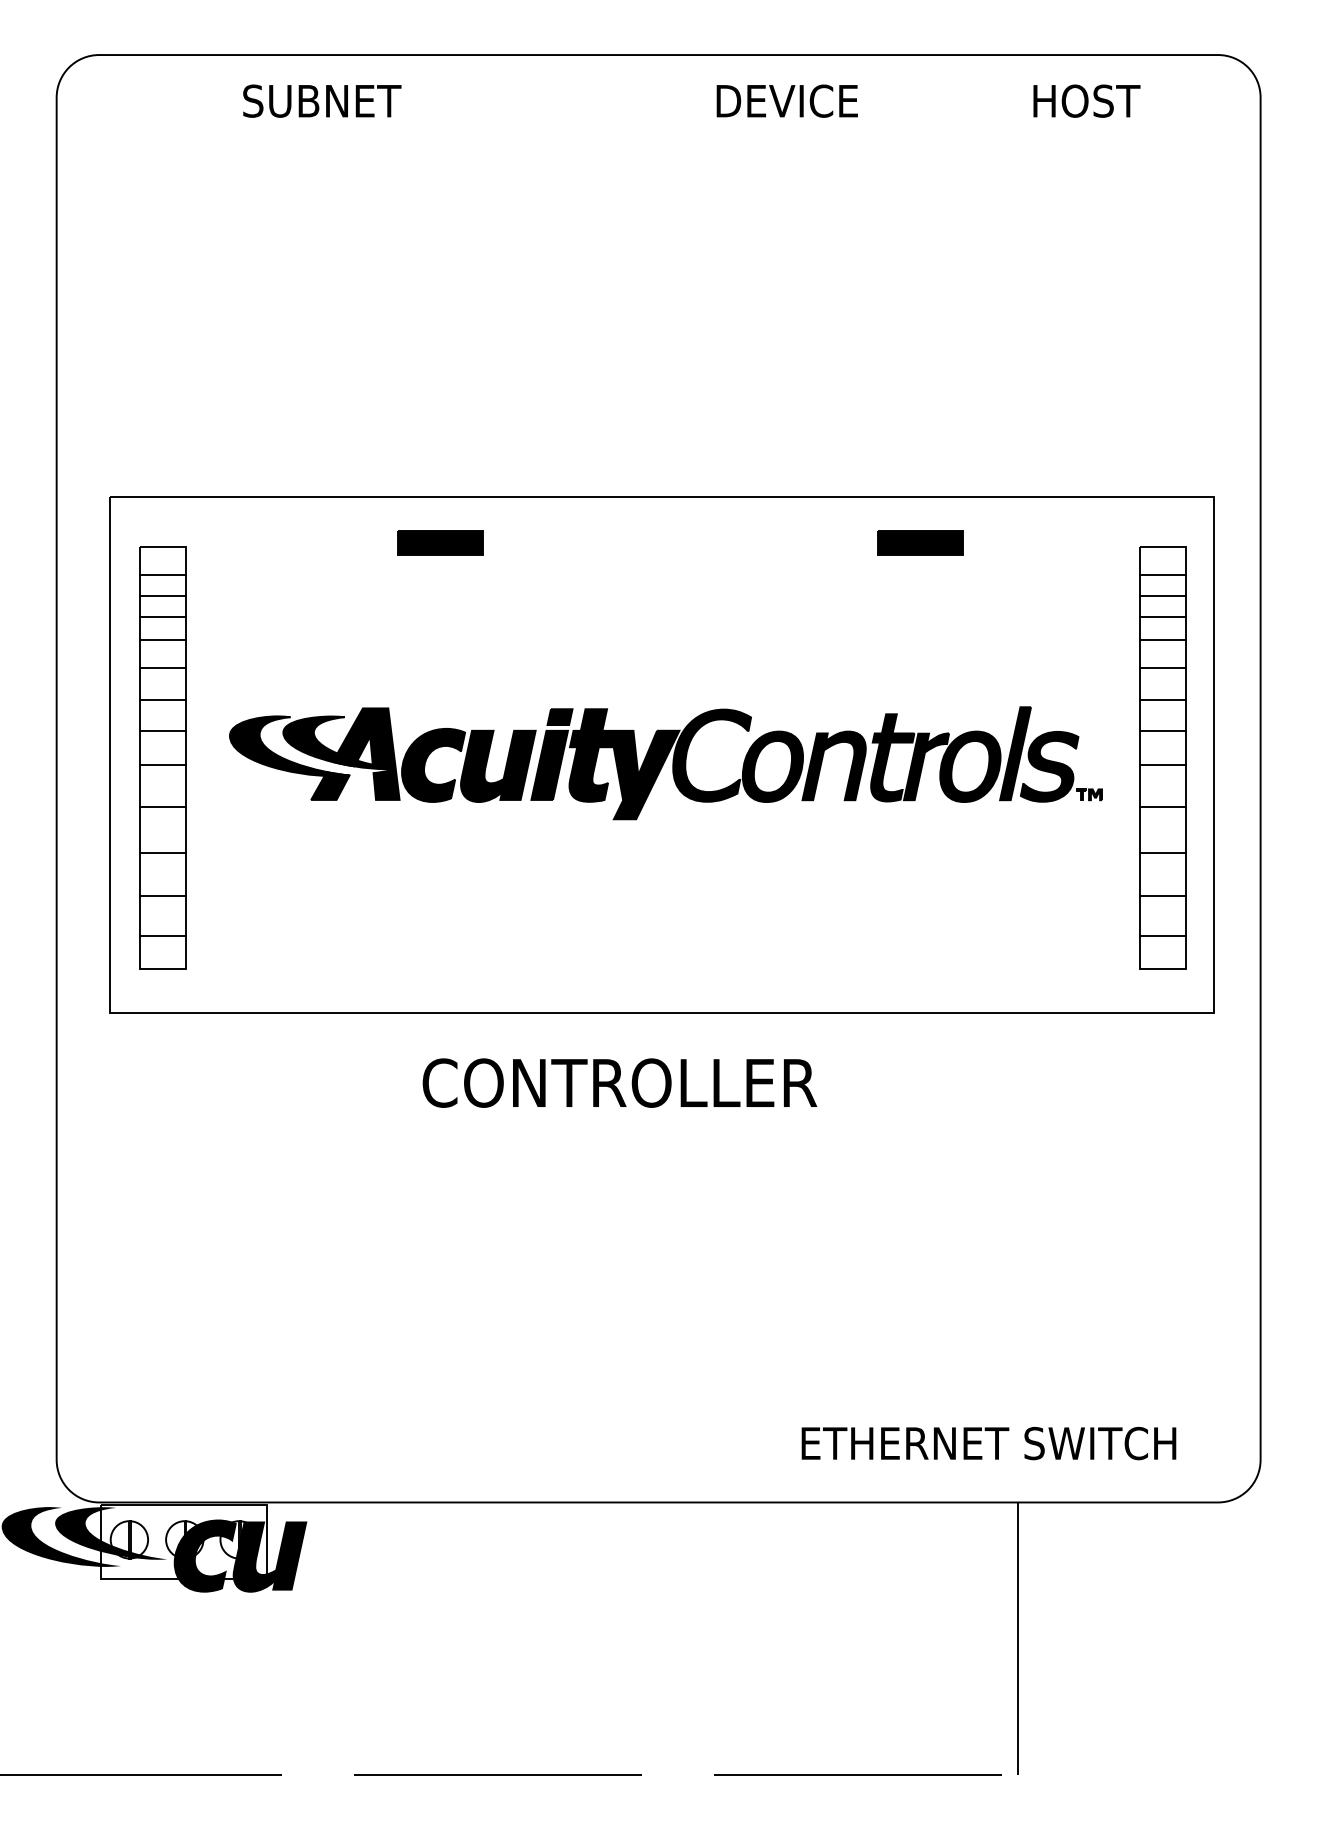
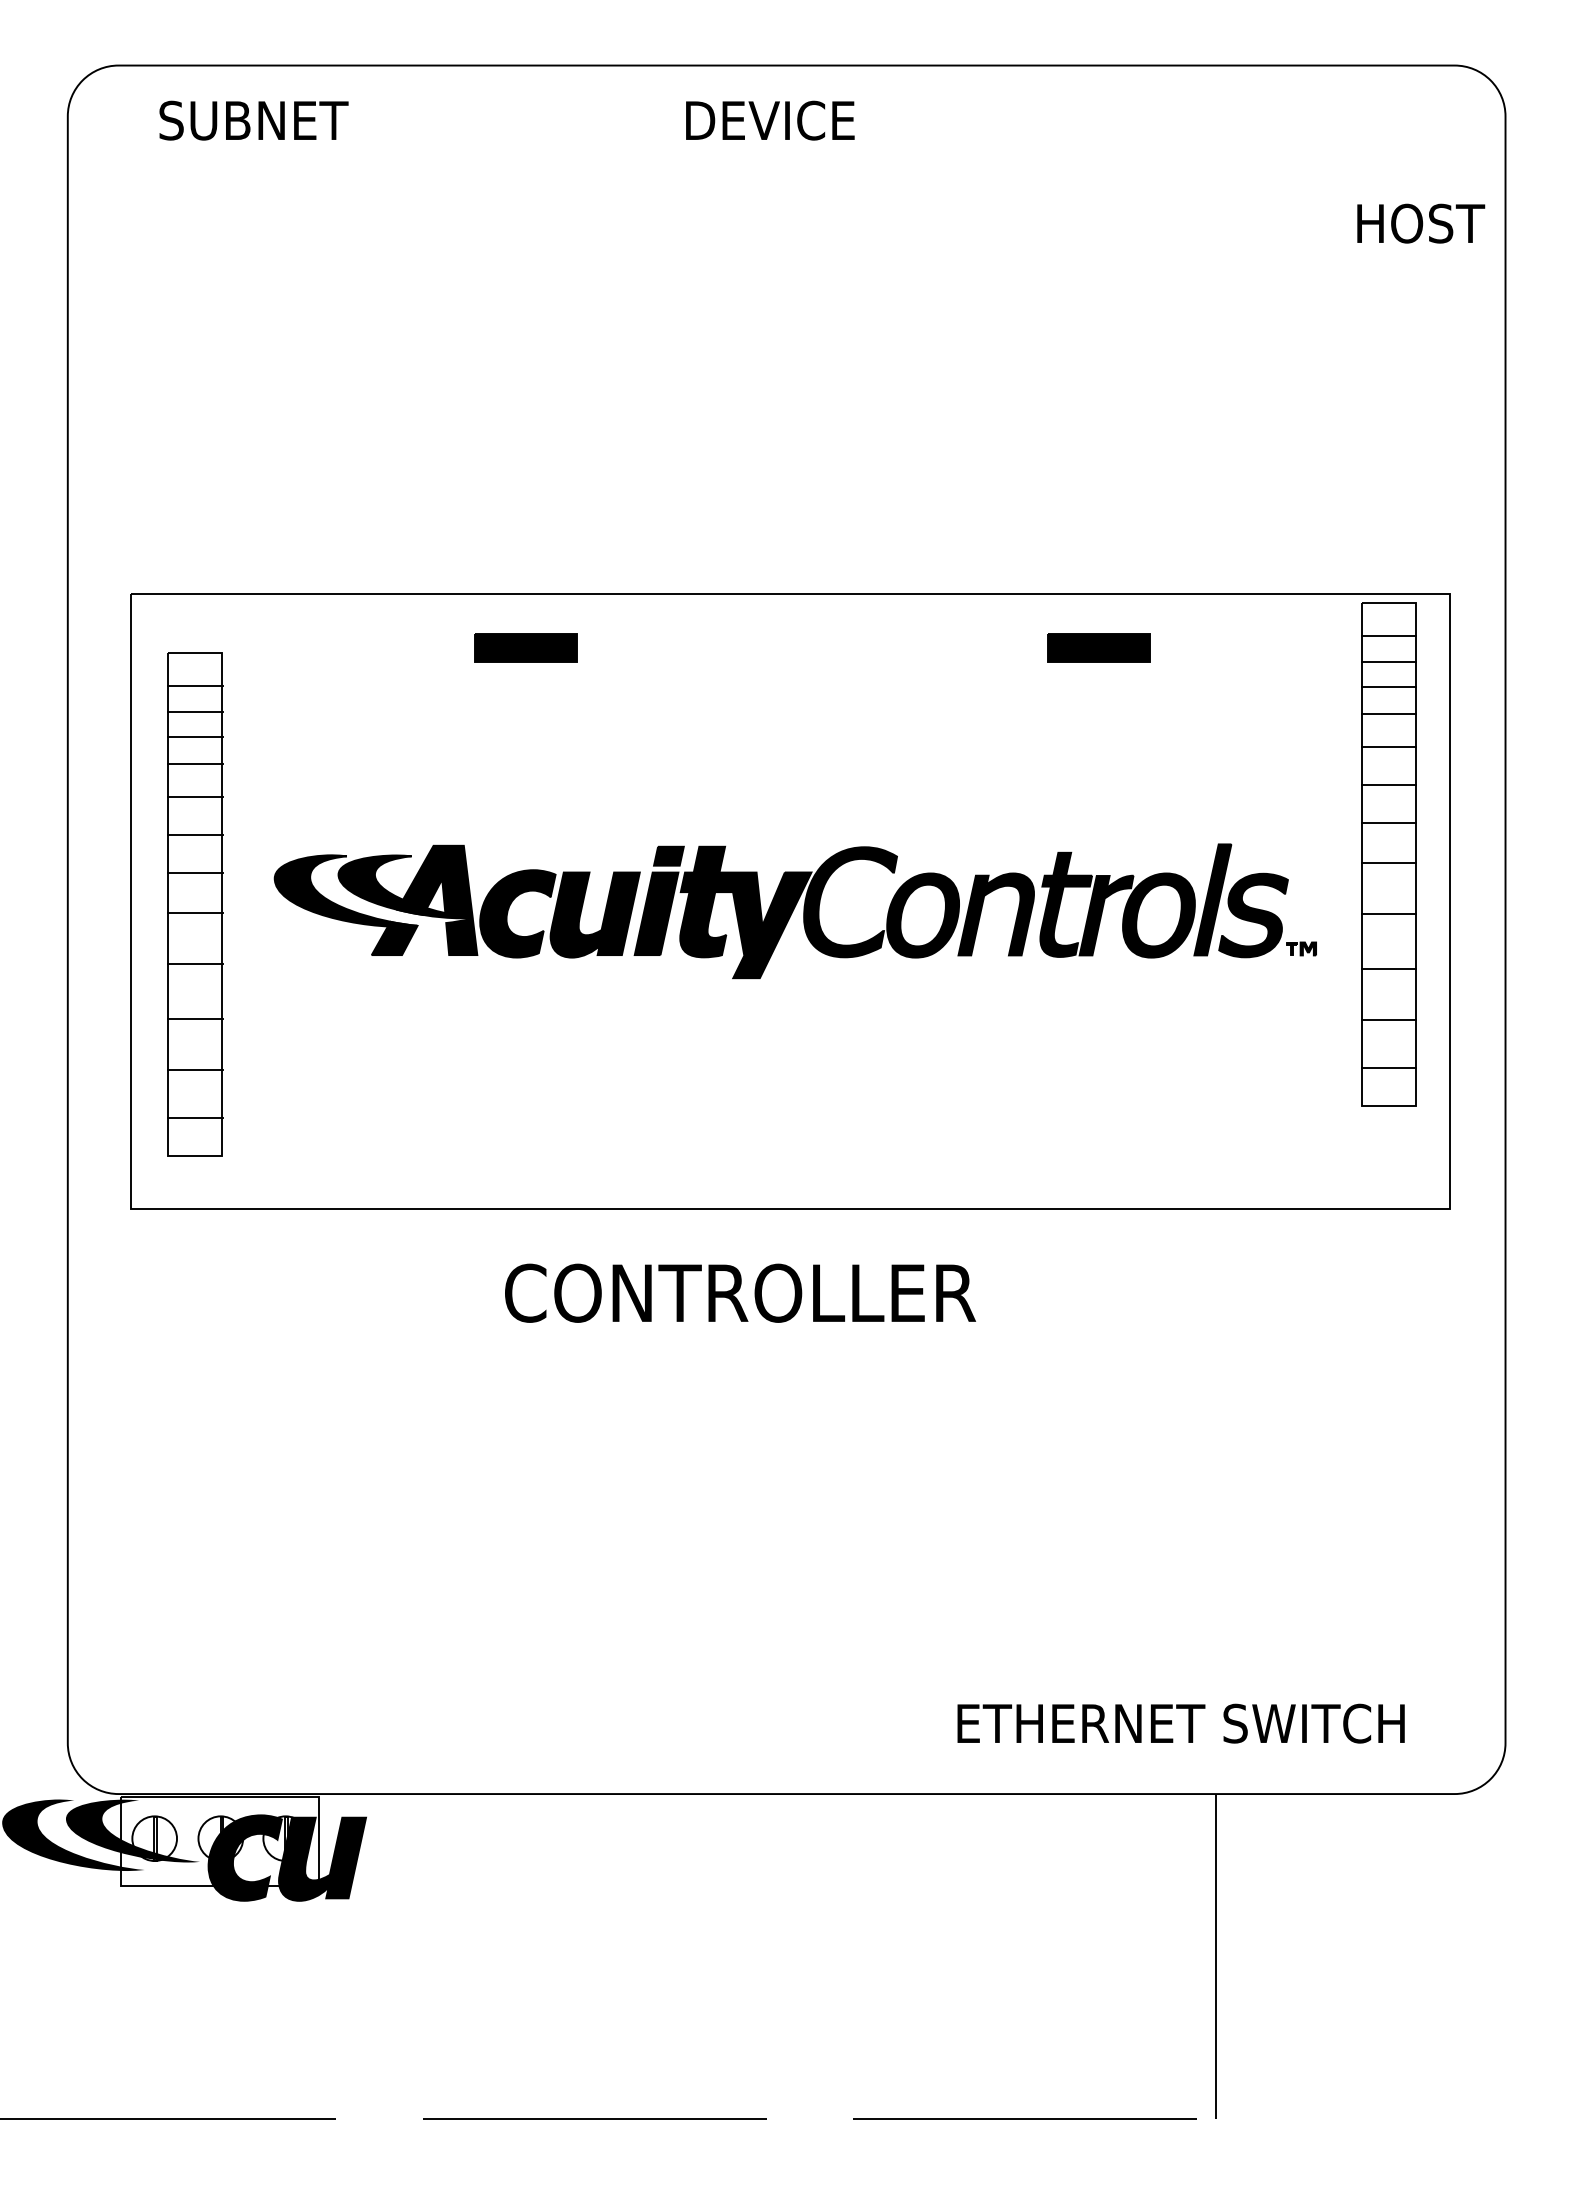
text: (321, 101) -> (253, 120), moved
text: (787, 101) -> (770, 120), moved
text: (1087, 101) -> (1421, 223), moved
part: (1162, 757) -> (1388, 854), moved

